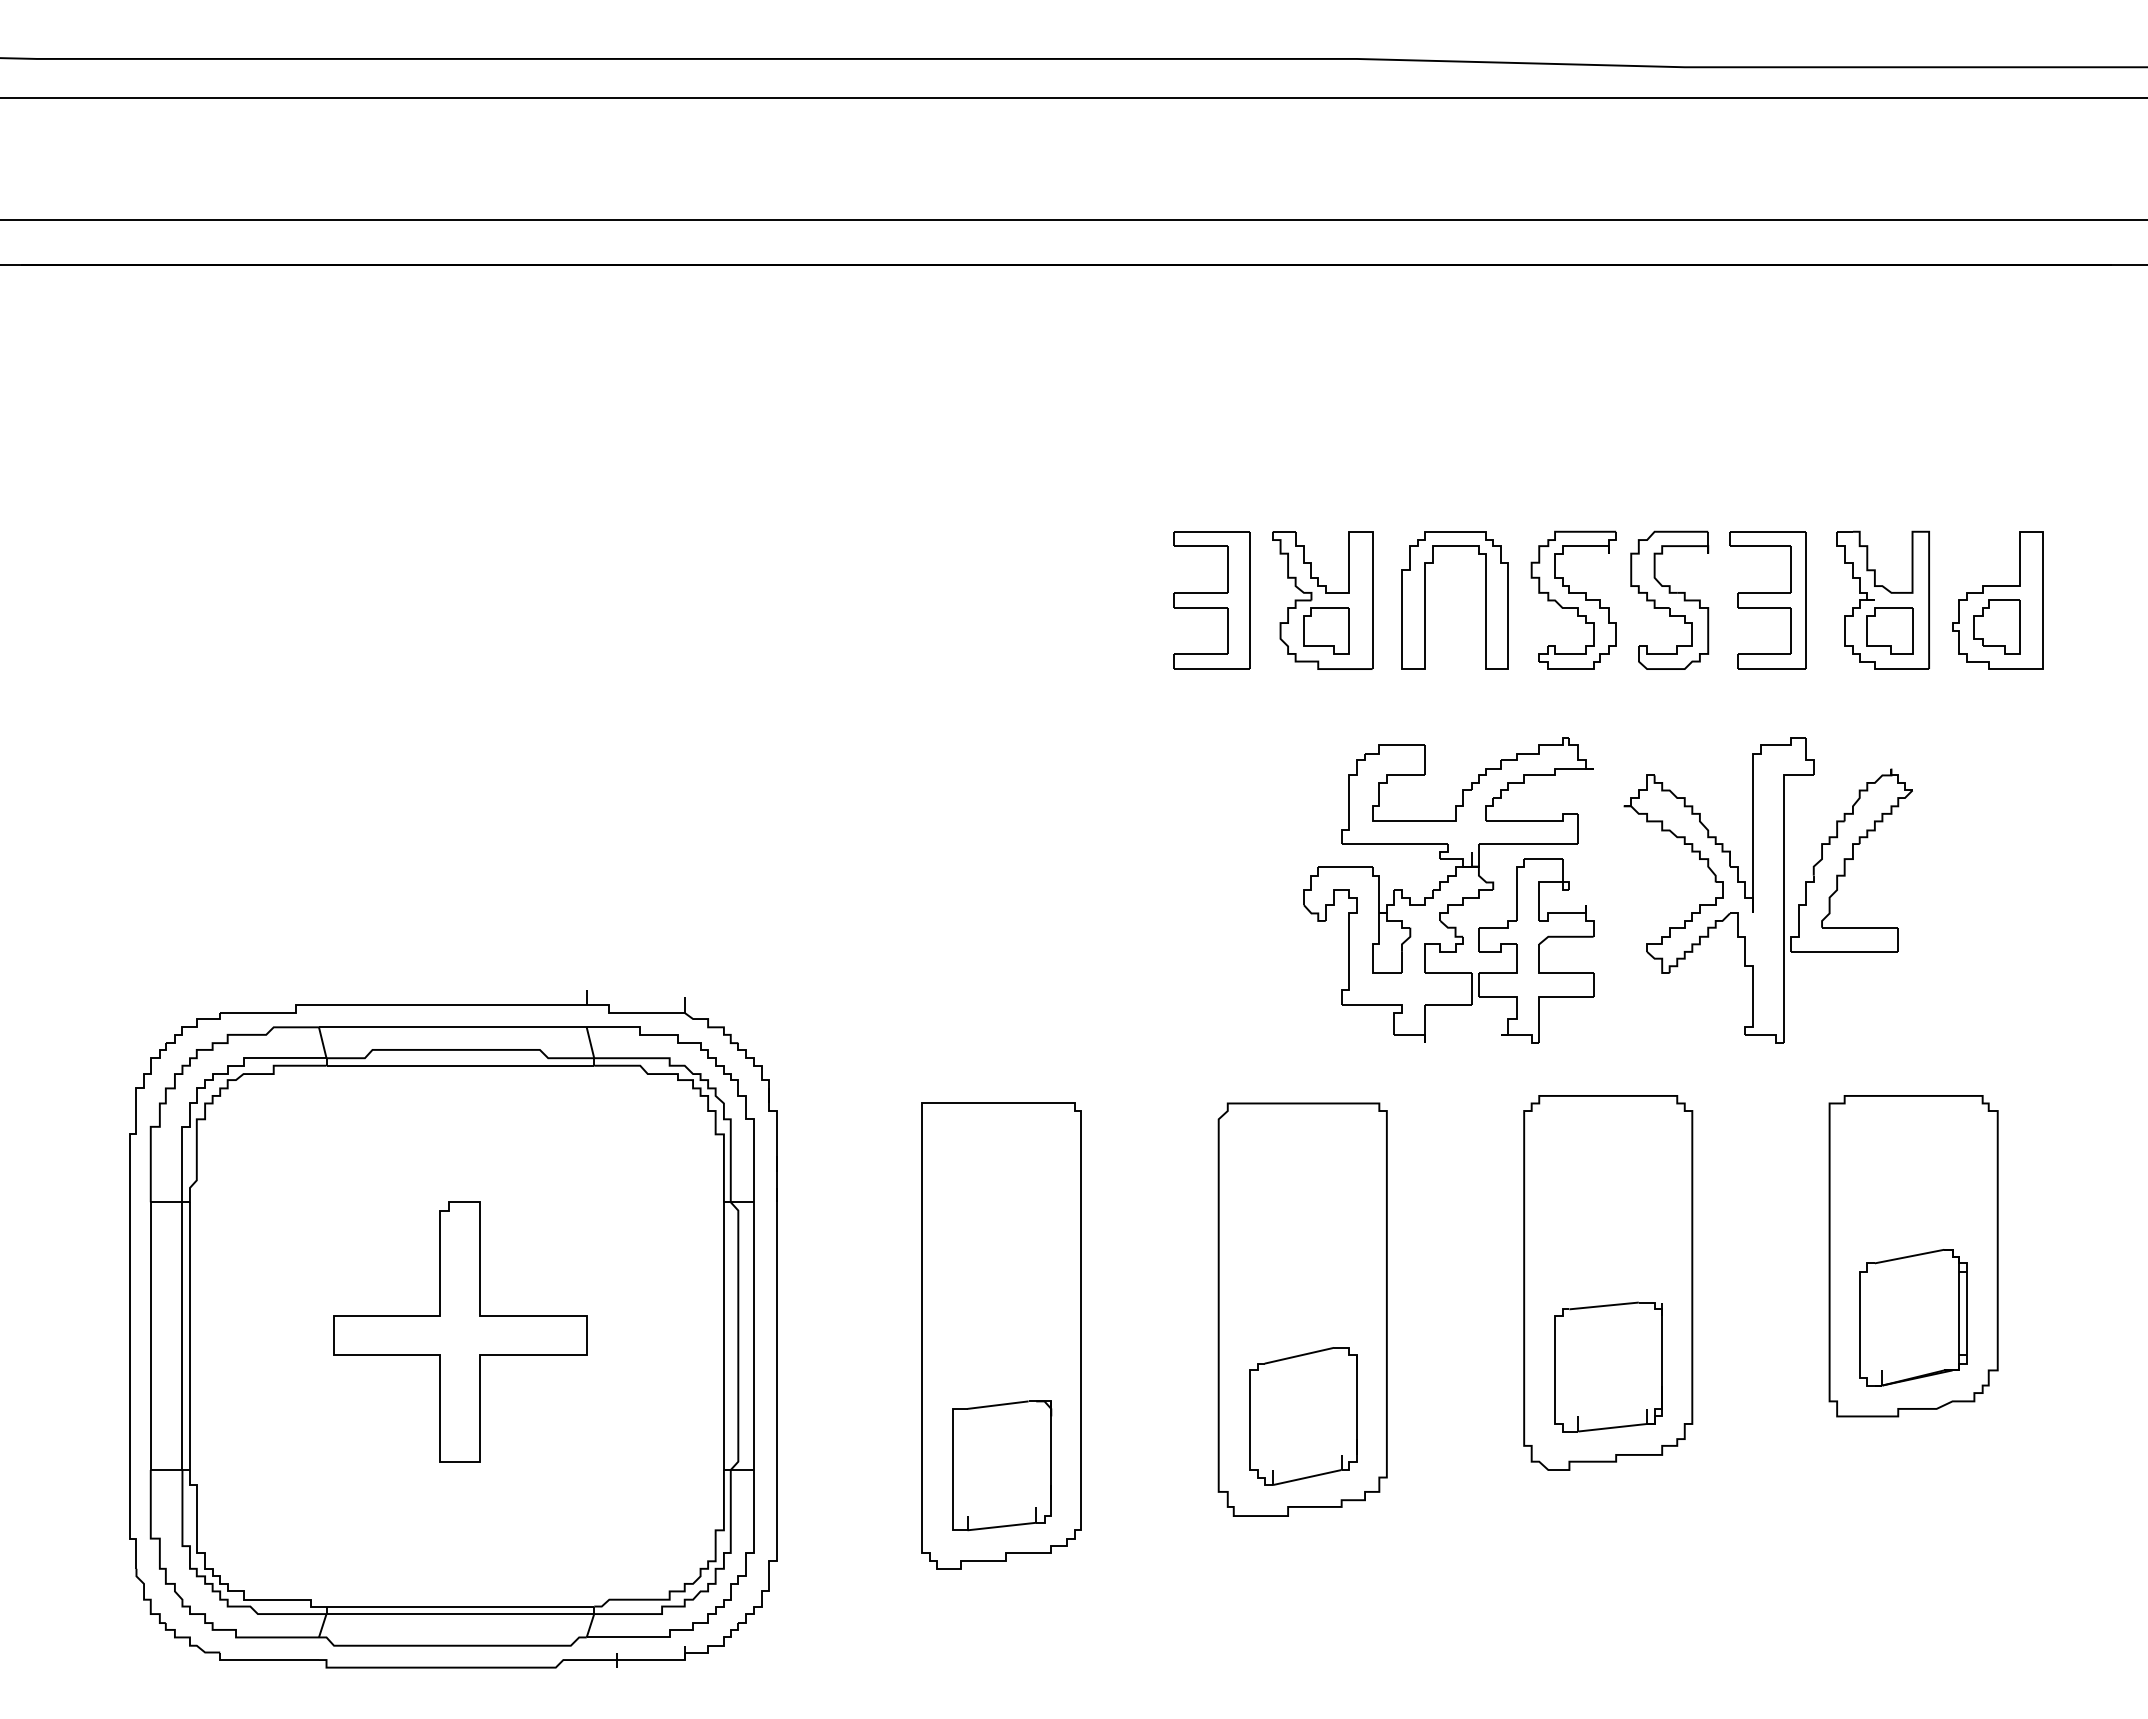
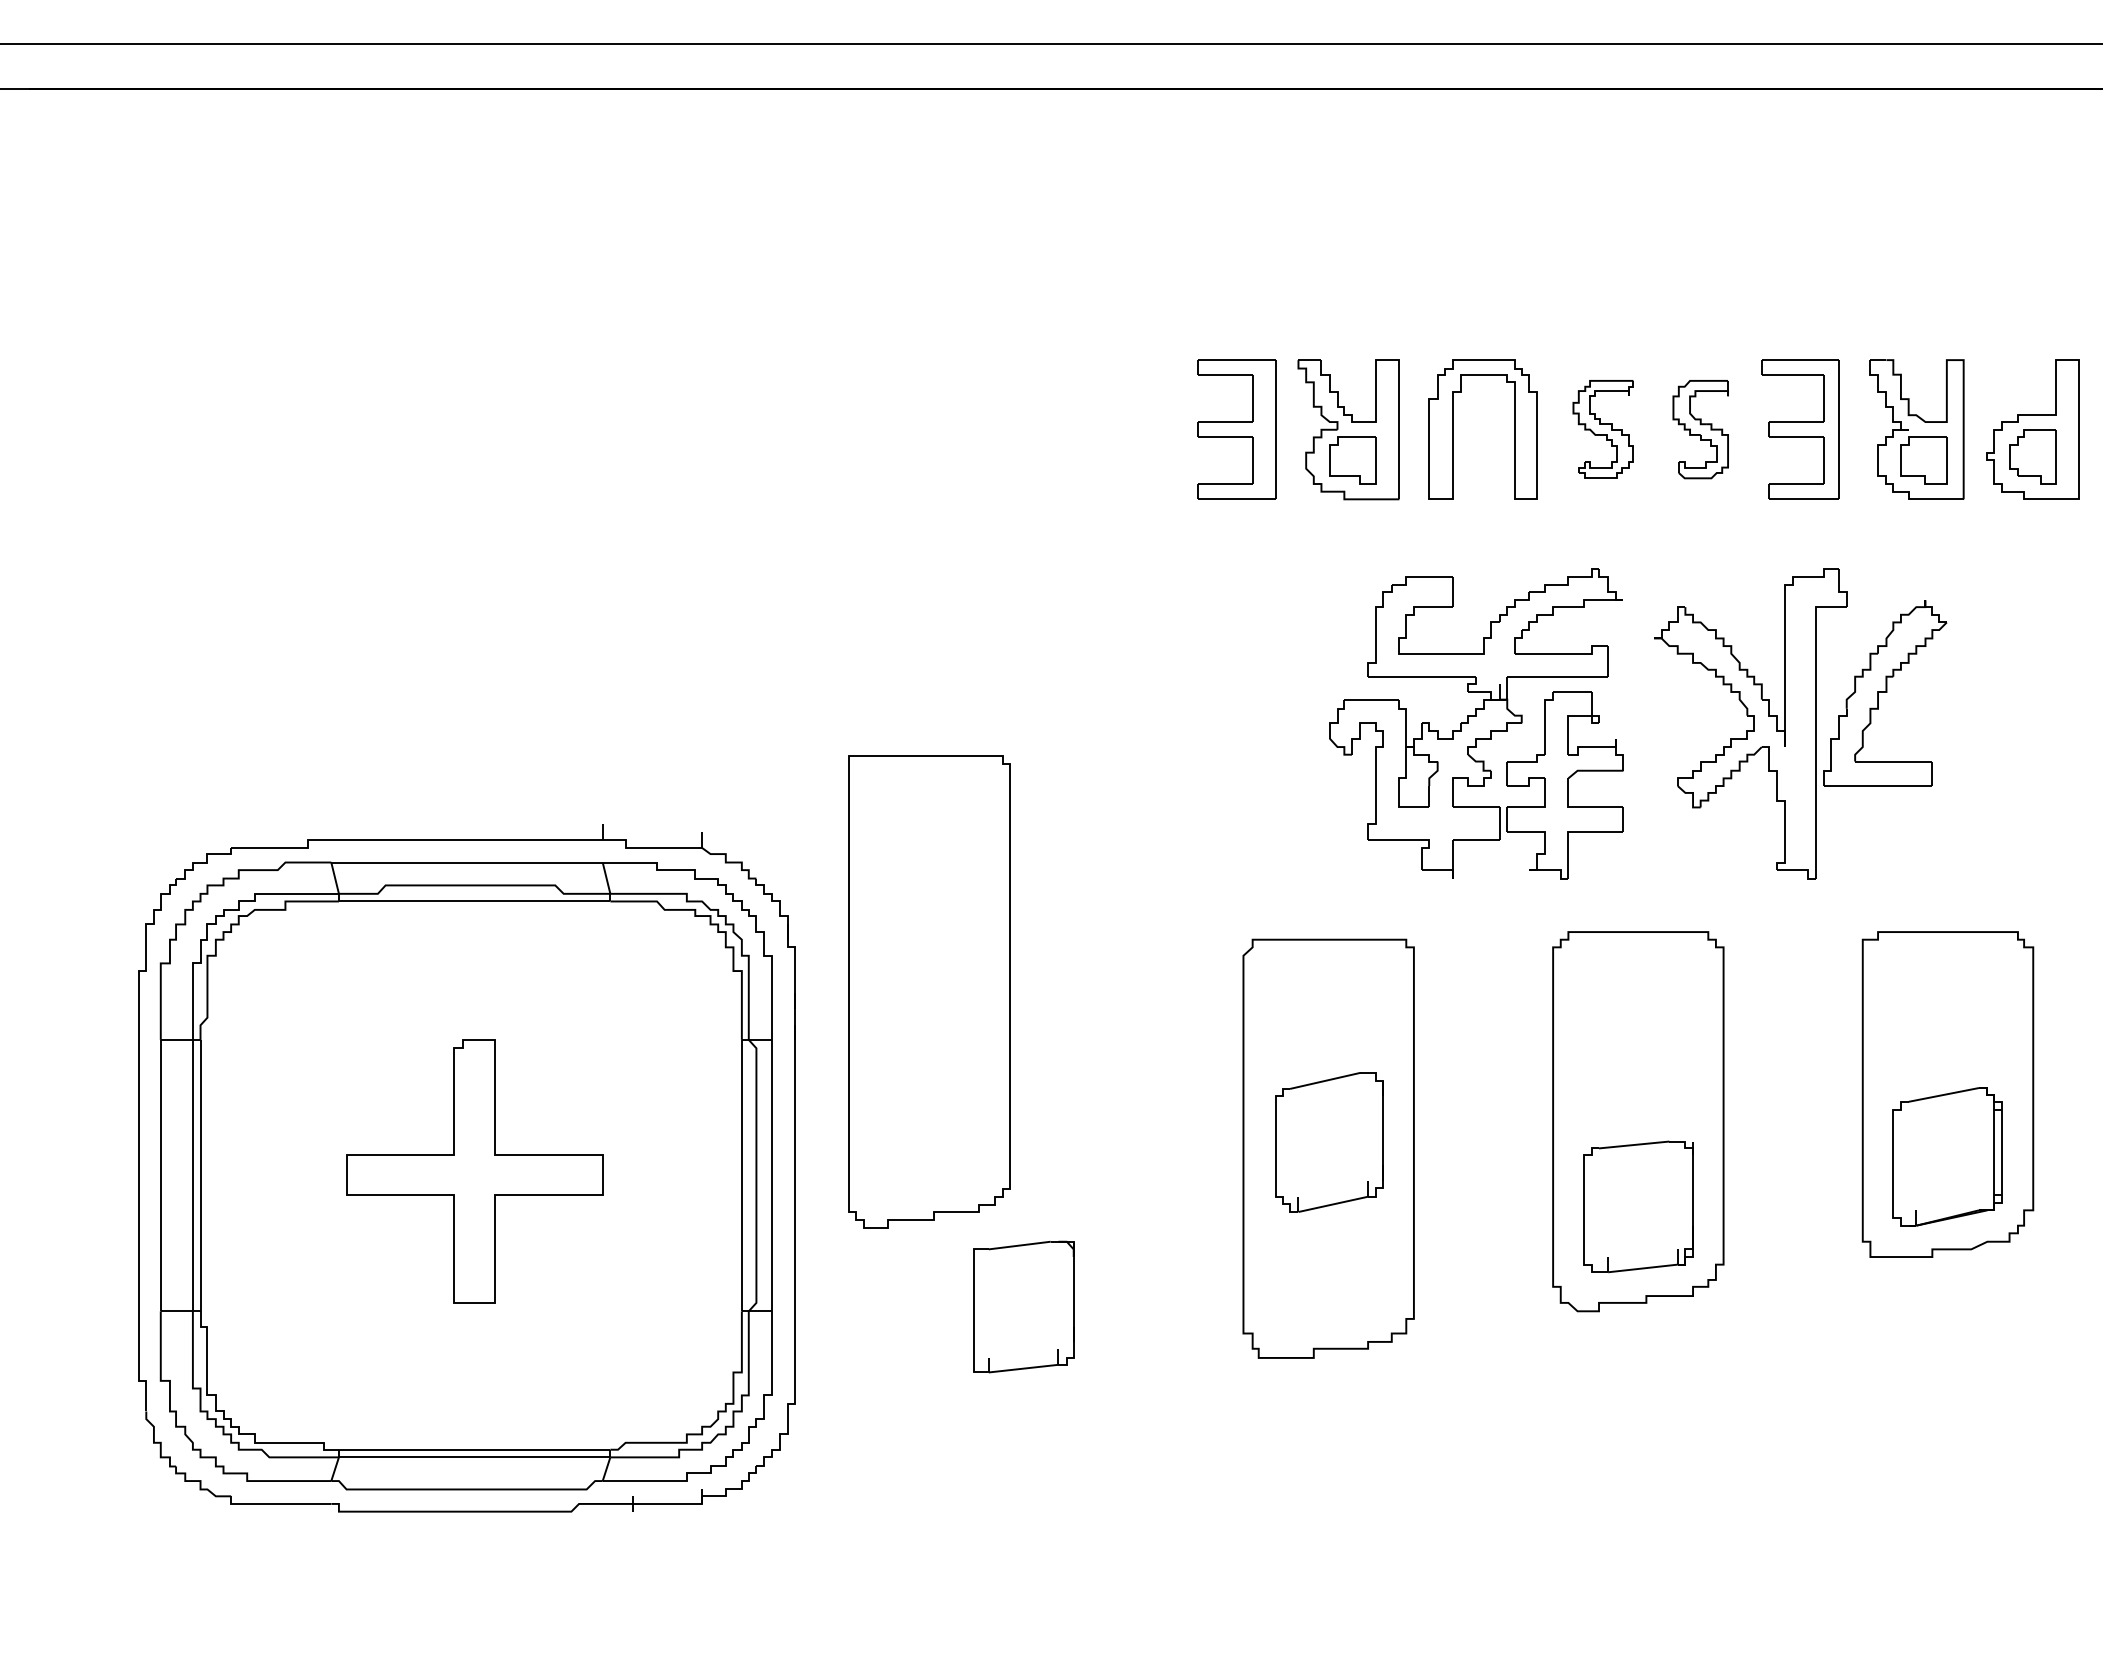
part: (1573, 599) -> (1603, 428), size x0.7
part: (1669, 599) -> (1700, 428), size x0.7
part: (1001, 1335) -> (928, 991), moved
part: (1303, 1416) -> (1329, 1142), moved

